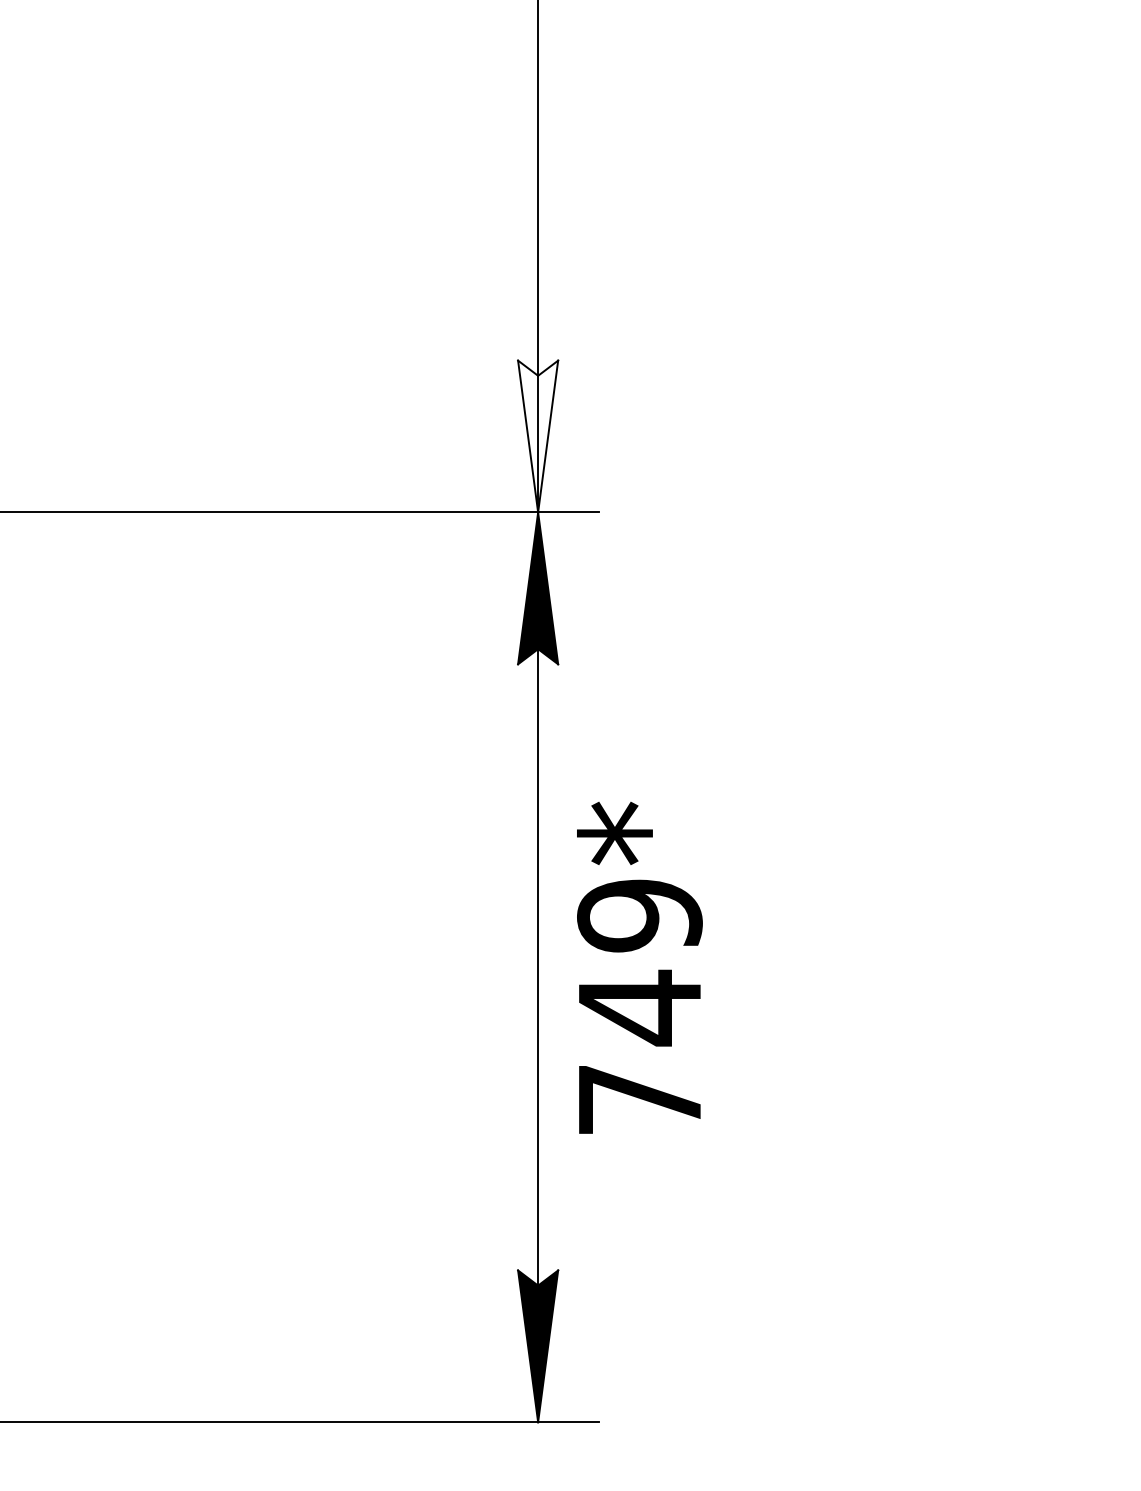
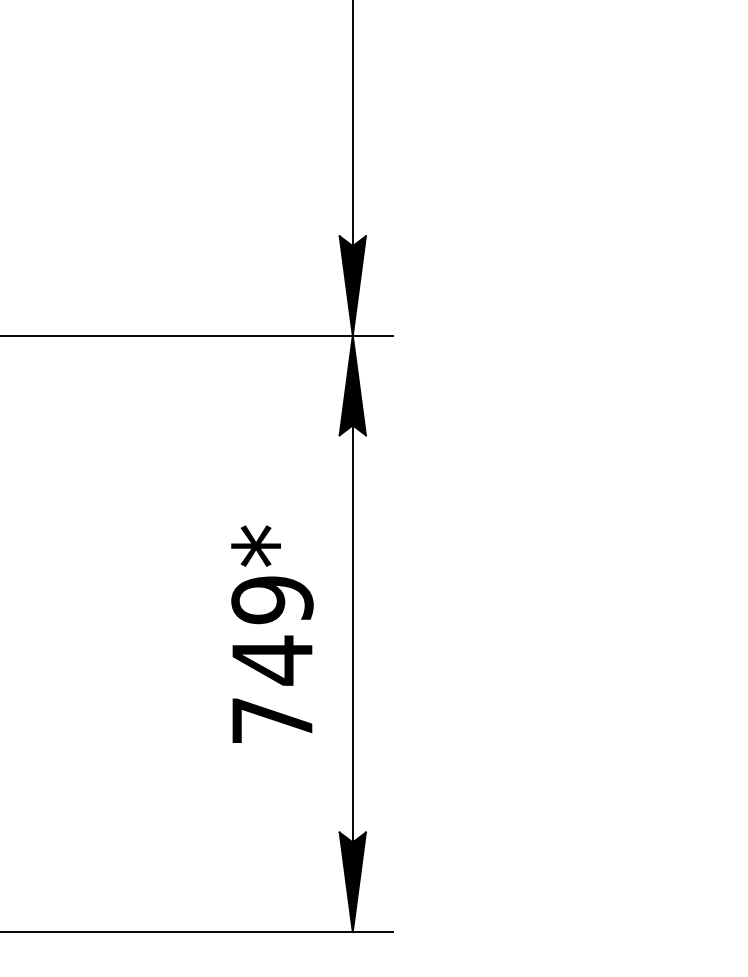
fill: (537, 435) -> (352, 285), added
text: (639, 966) -> (272, 633), moved

